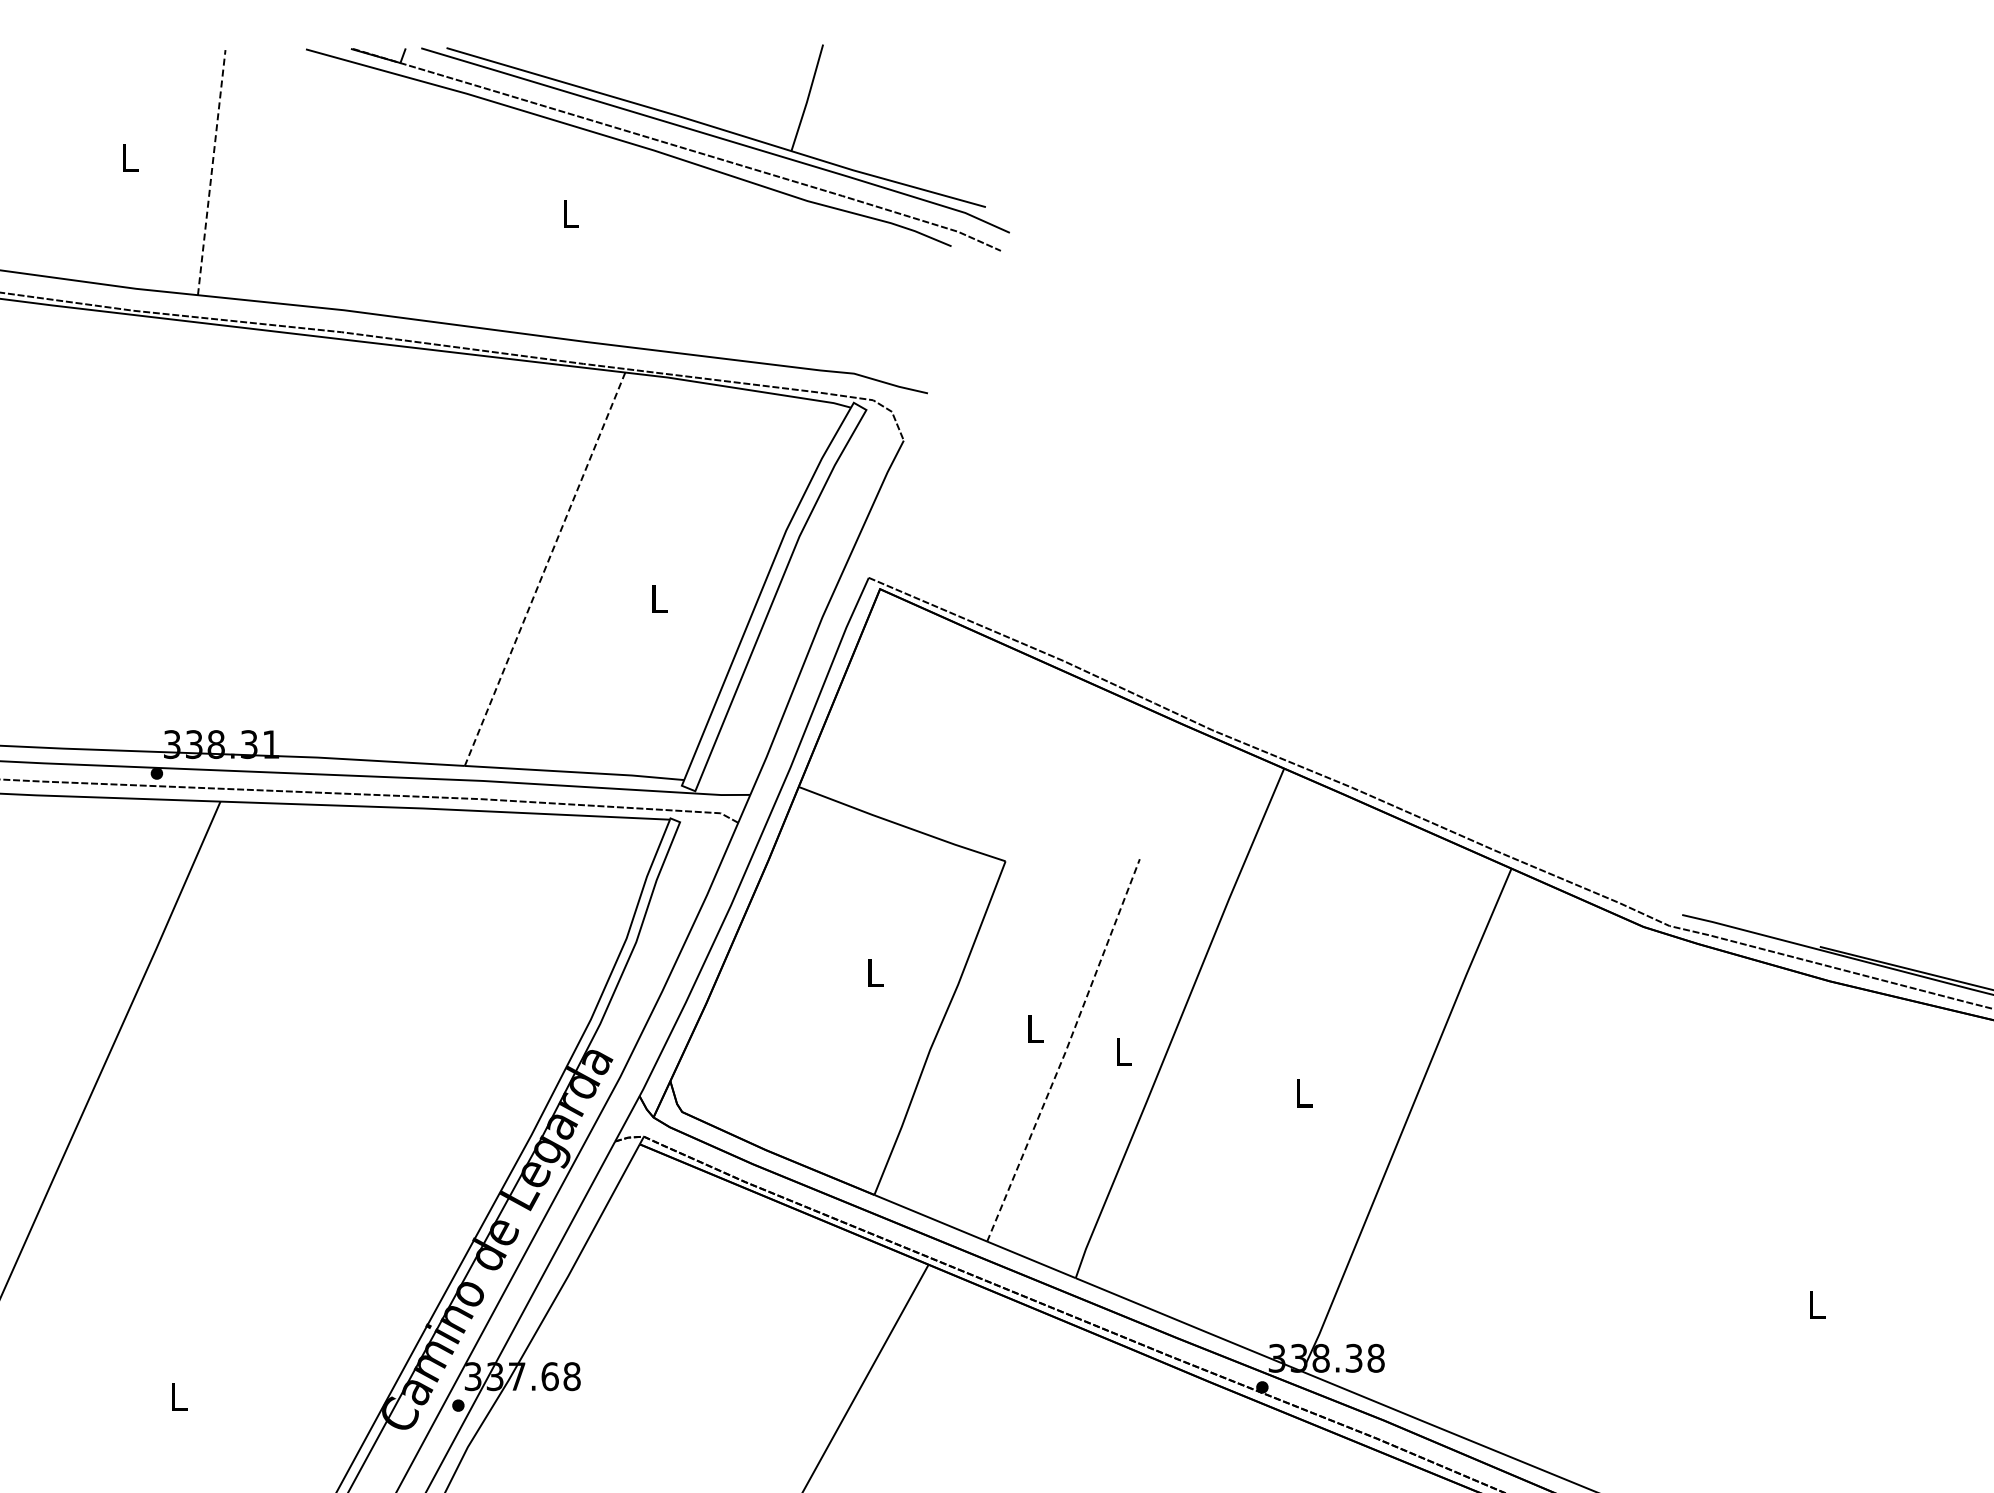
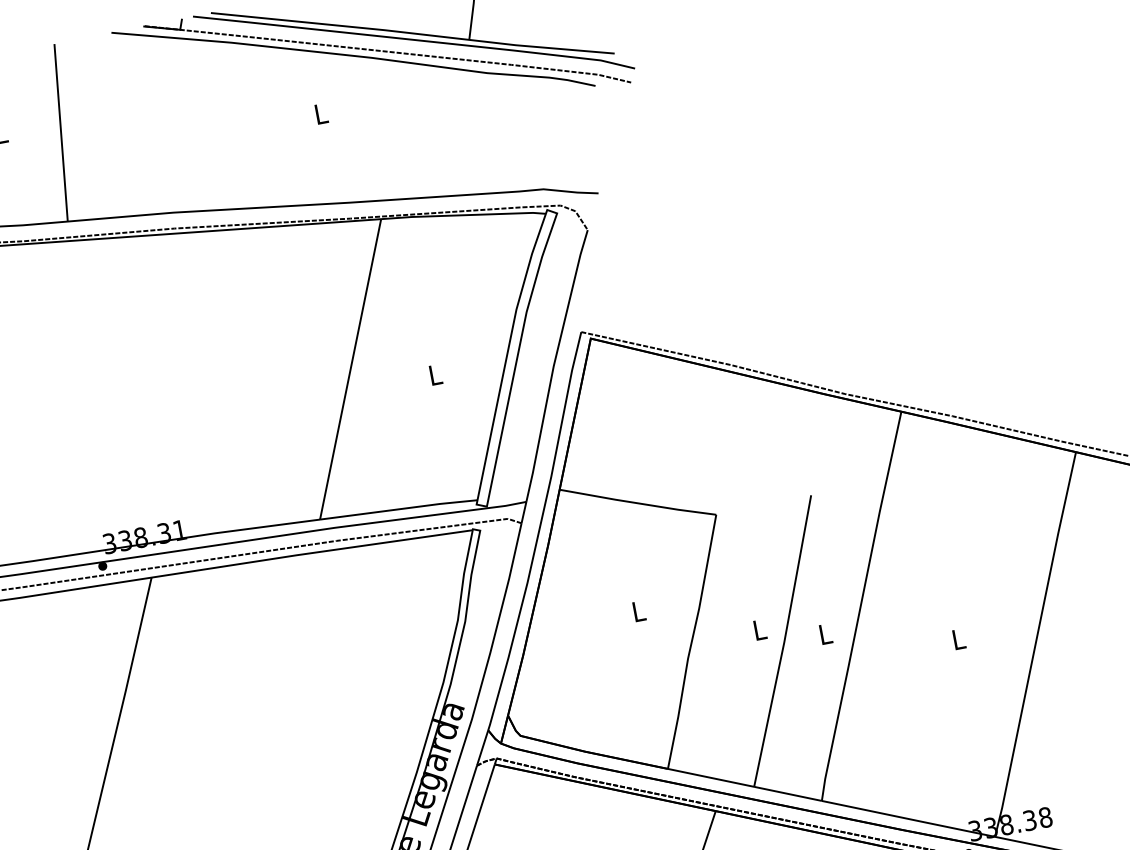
line: (211, 172) -> (60, 132), dashed -> solid
line: (544, 569) -> (350, 369), dashed -> solid
line: (1065, 1051) -> (784, 641), dashed -> solid

